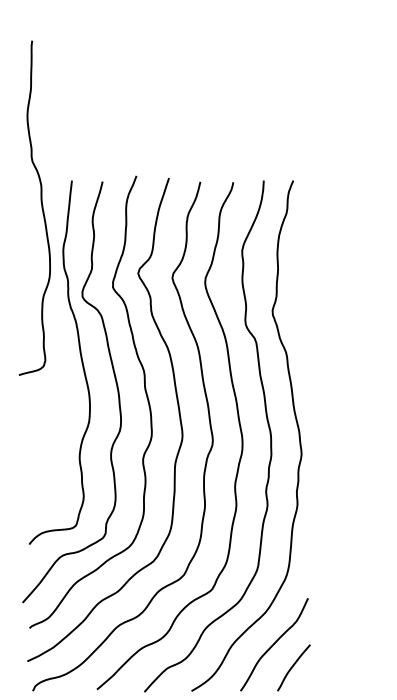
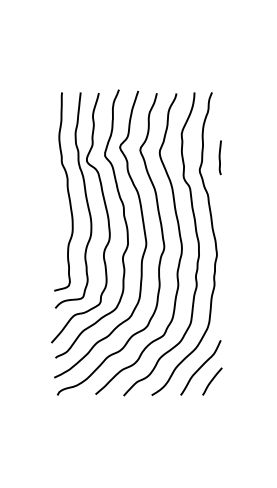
curve: (41, 207) -> (67, 191), moved
curve: (305, 290) -> (219, 157), added

